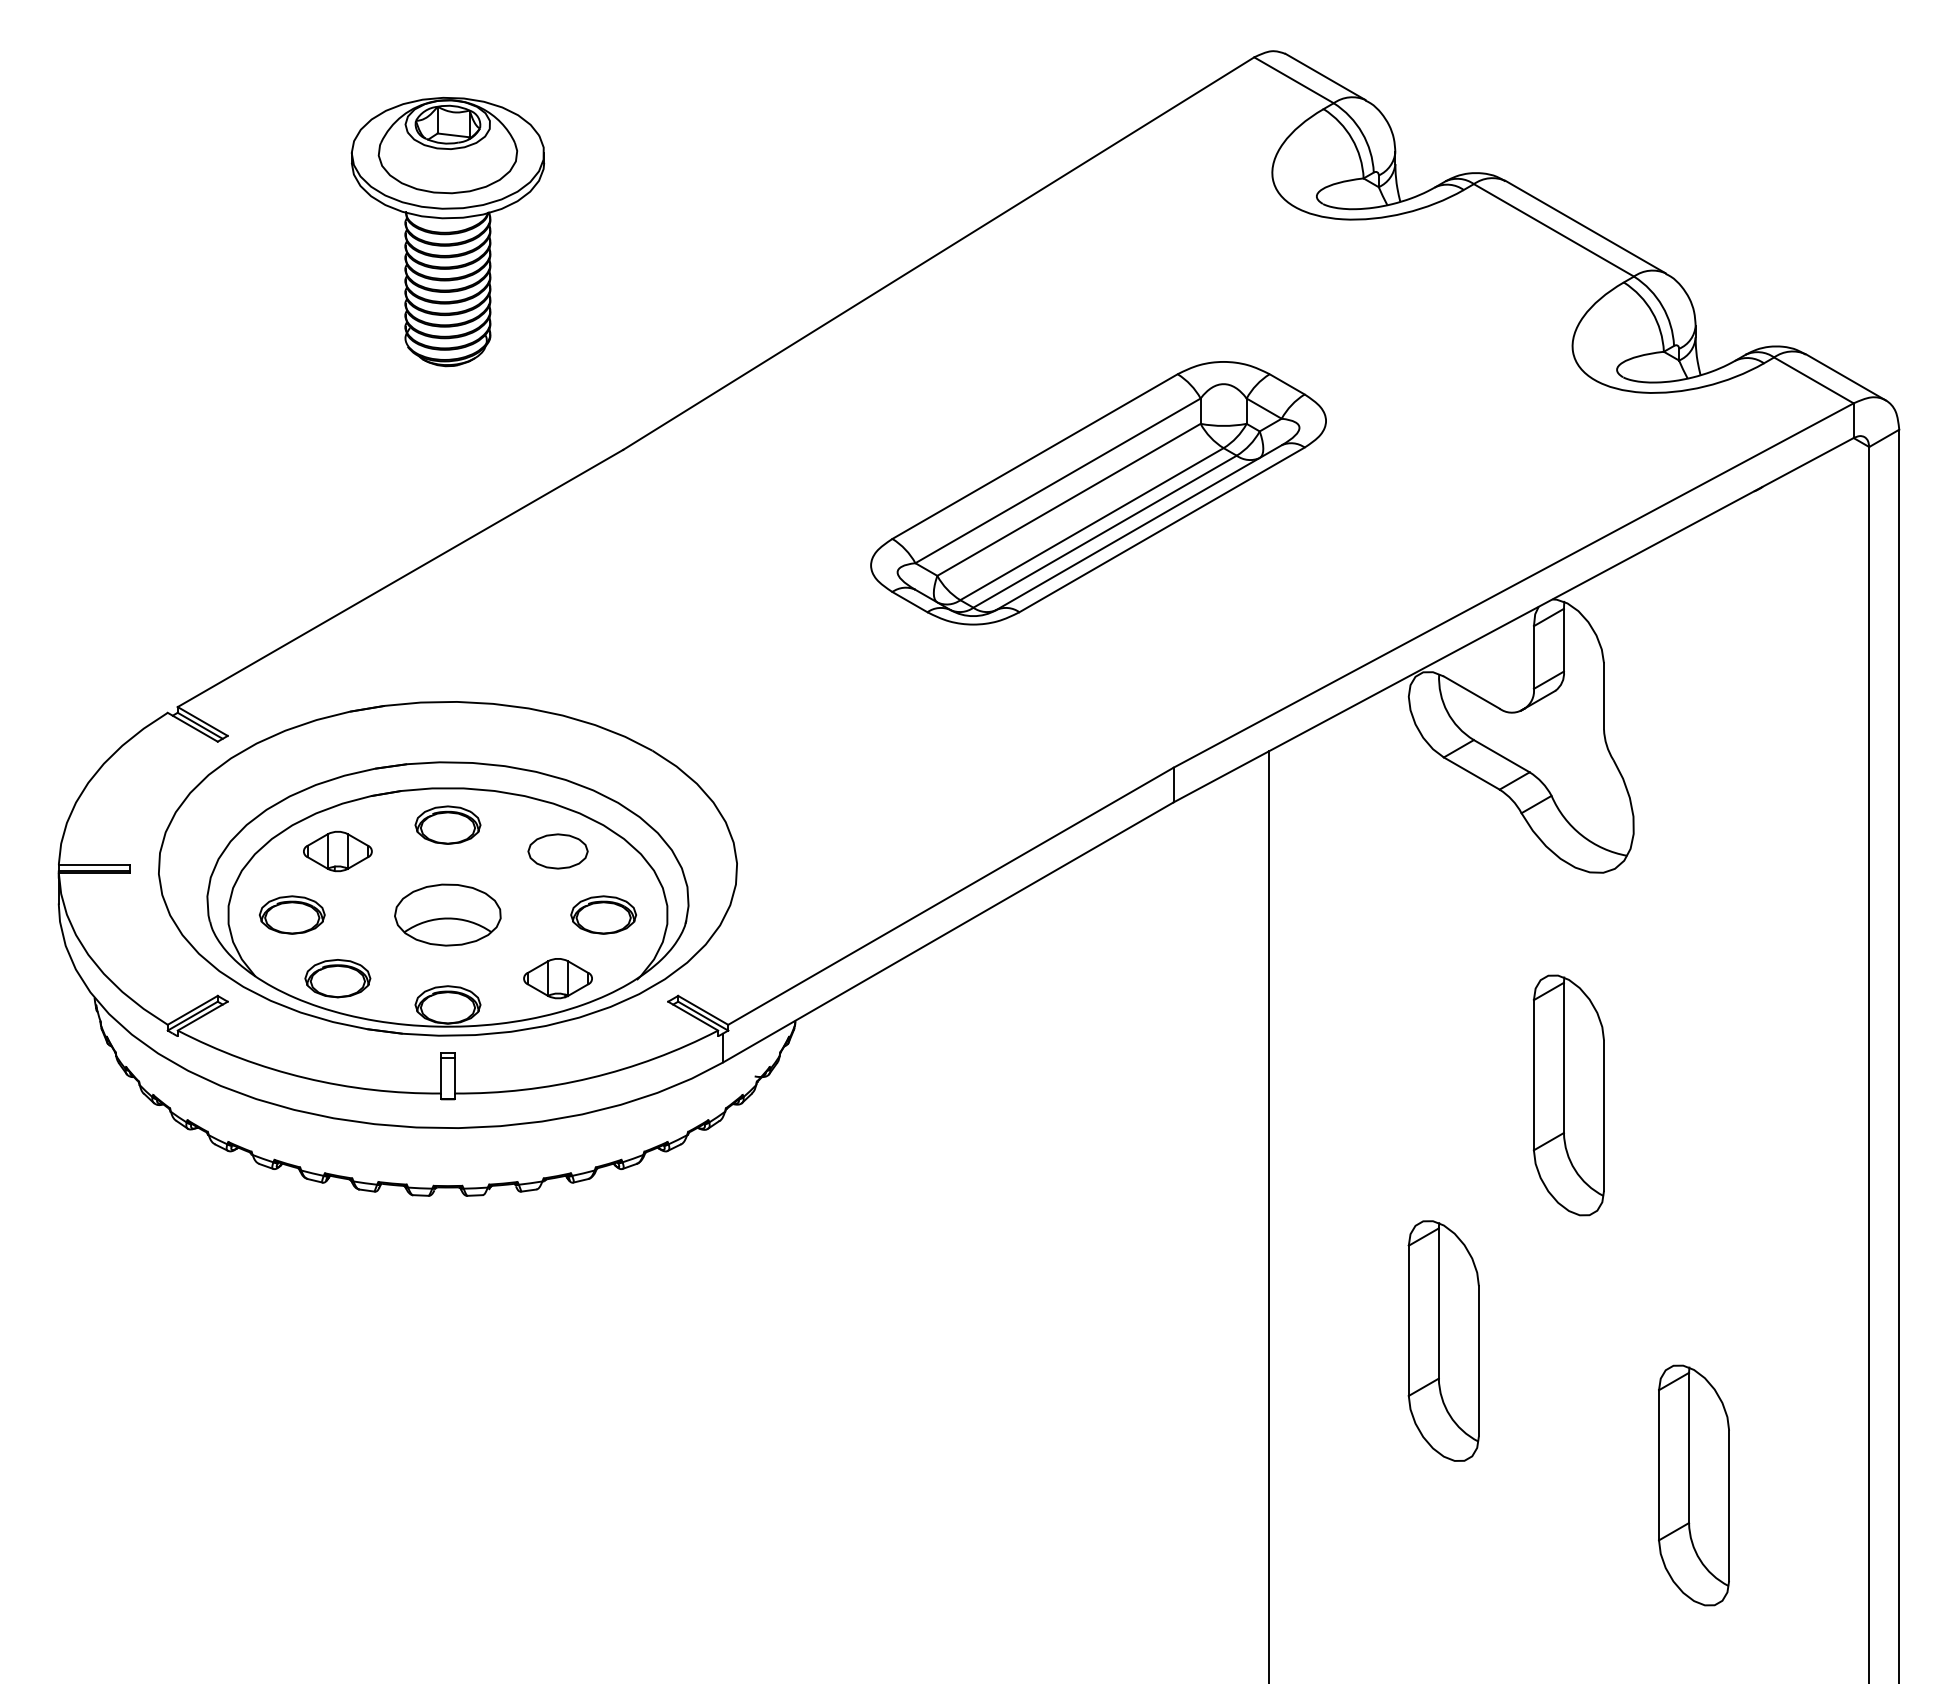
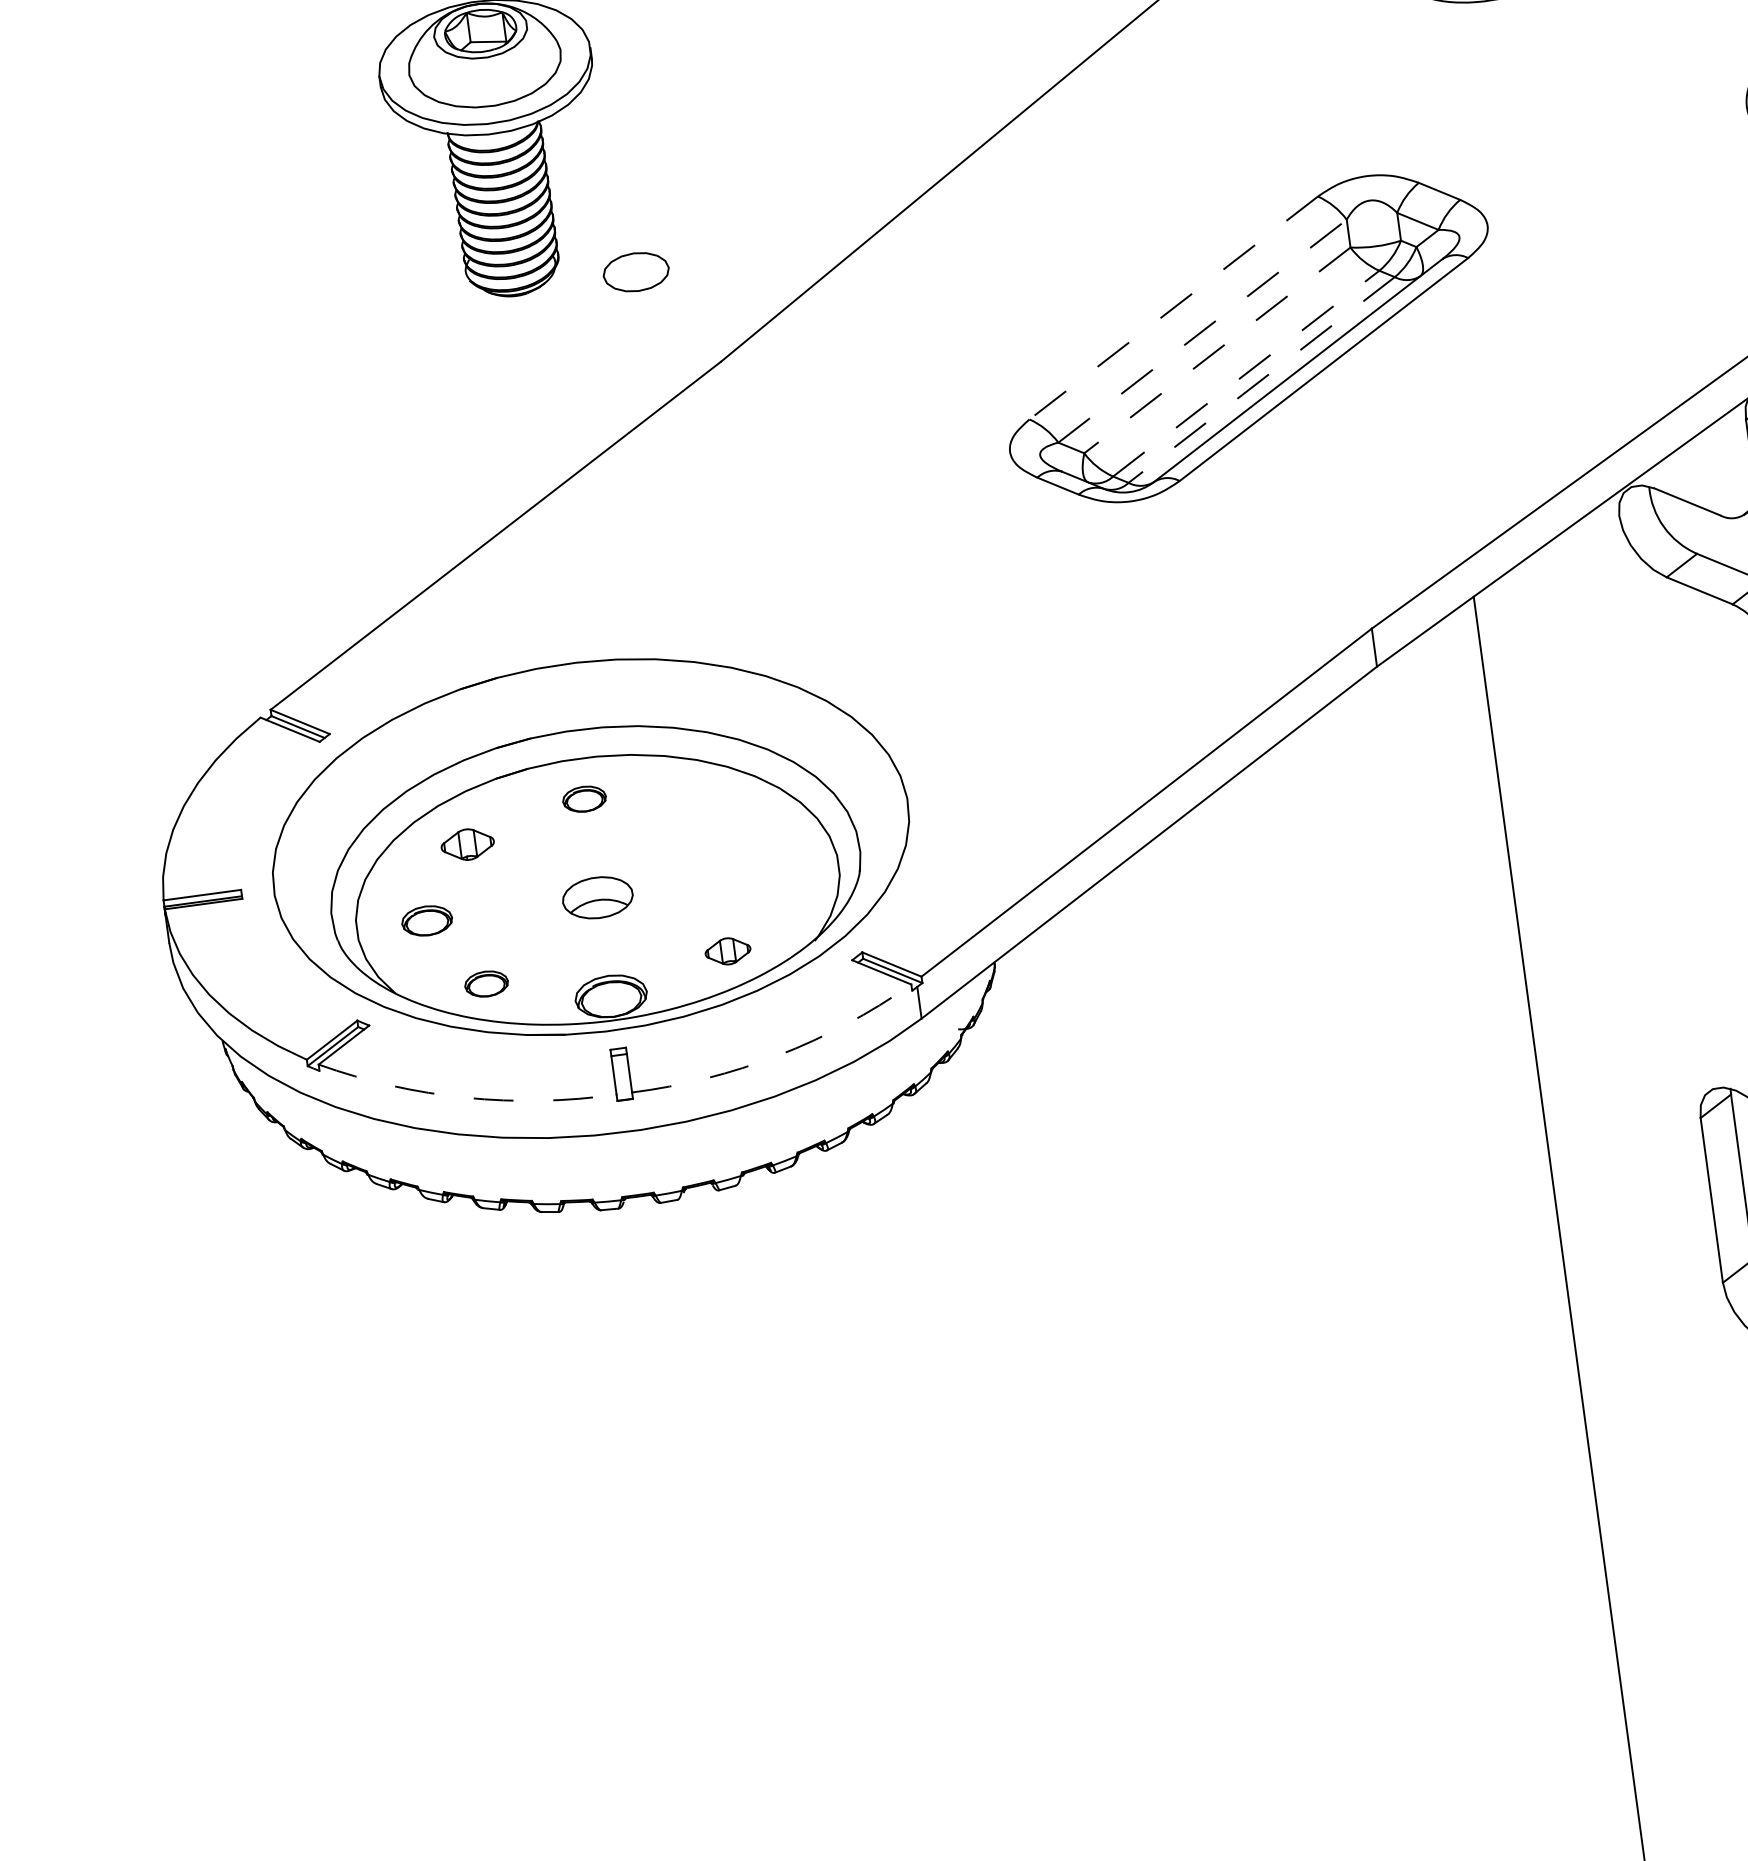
line: (1035, 456) -> (1174, 307), solid -> dashed
line: (1058, 480) -> (1203, 330), solid -> dashed
line: (1068, 500) -> (1216, 351), solid -> dashed
line: (1092, 523) -> (1246, 372), solid -> dashed
line: (1104, 531) -> (1261, 379), solid -> dashed
part: (447, 824) -> (583, 798), size x0.6
part: (337, 851) -> (467, 844), size x0.7
part: (557, 851) -> (635, 272), moved
part: (292, 914) -> (427, 920), size x0.7
part: (447, 914) -> (597, 897), size x0.6
part: (603, 914) -> (768, 874), removed
part: (337, 978) -> (486, 983), size x0.6
part: (557, 978) -> (727, 951), size x0.6
arc: (305, 1078) -> (465, 1098), solid -> dashed
arc: (590, 1078) -> (778, 1055), solid -> dashed

